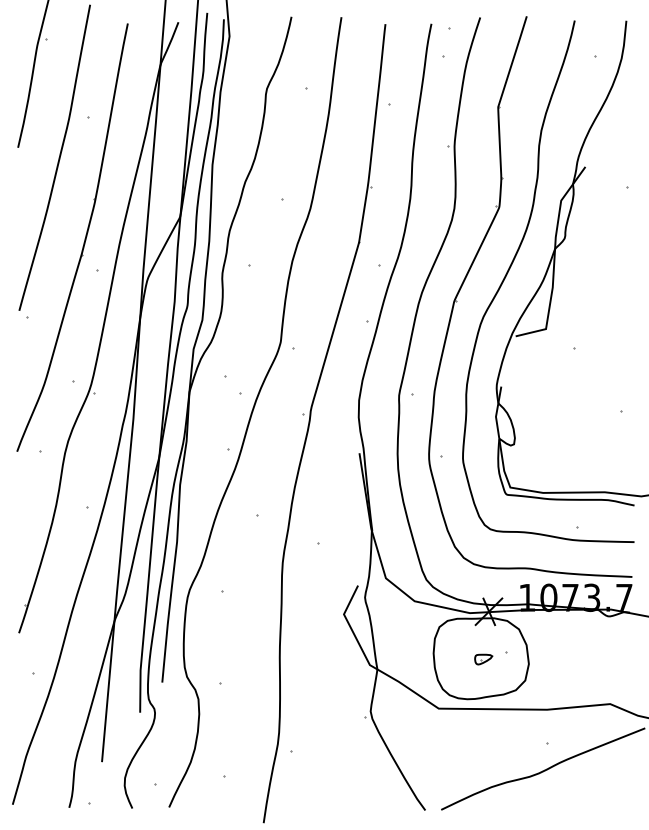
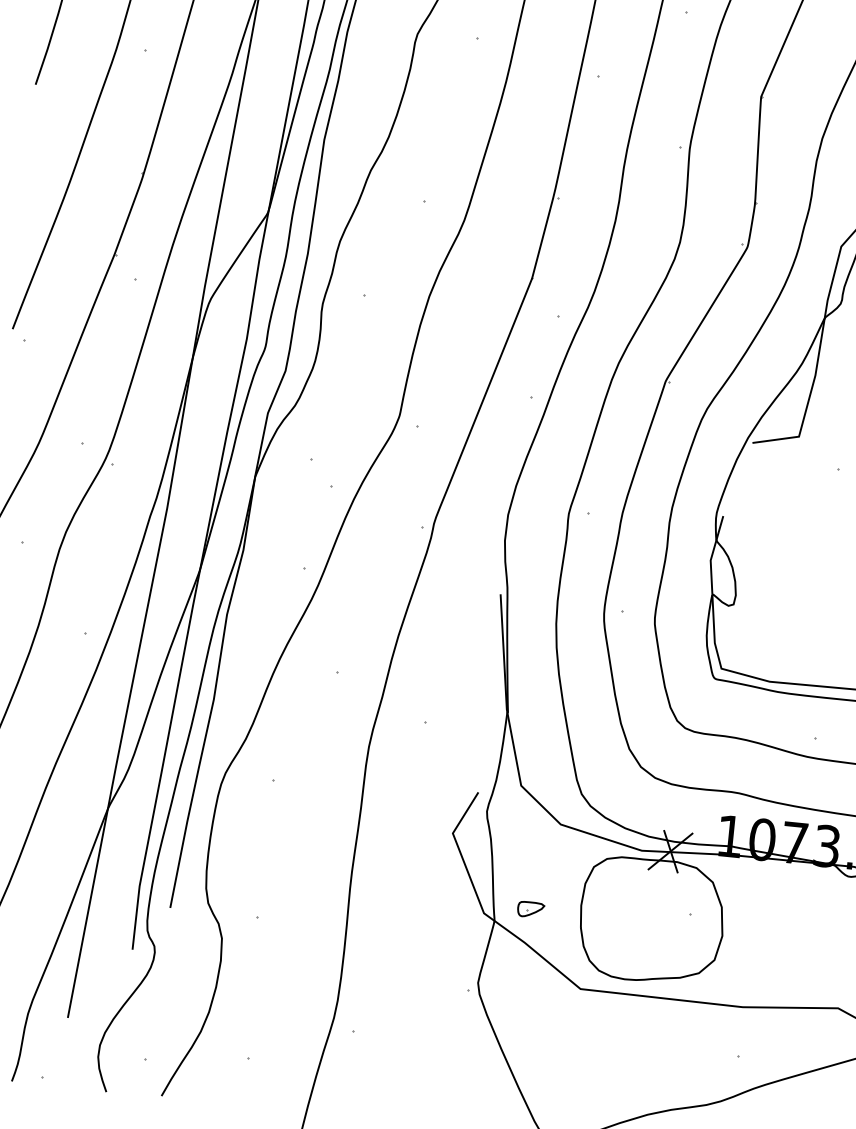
part: (483, 659) -> (530, 909), moved

